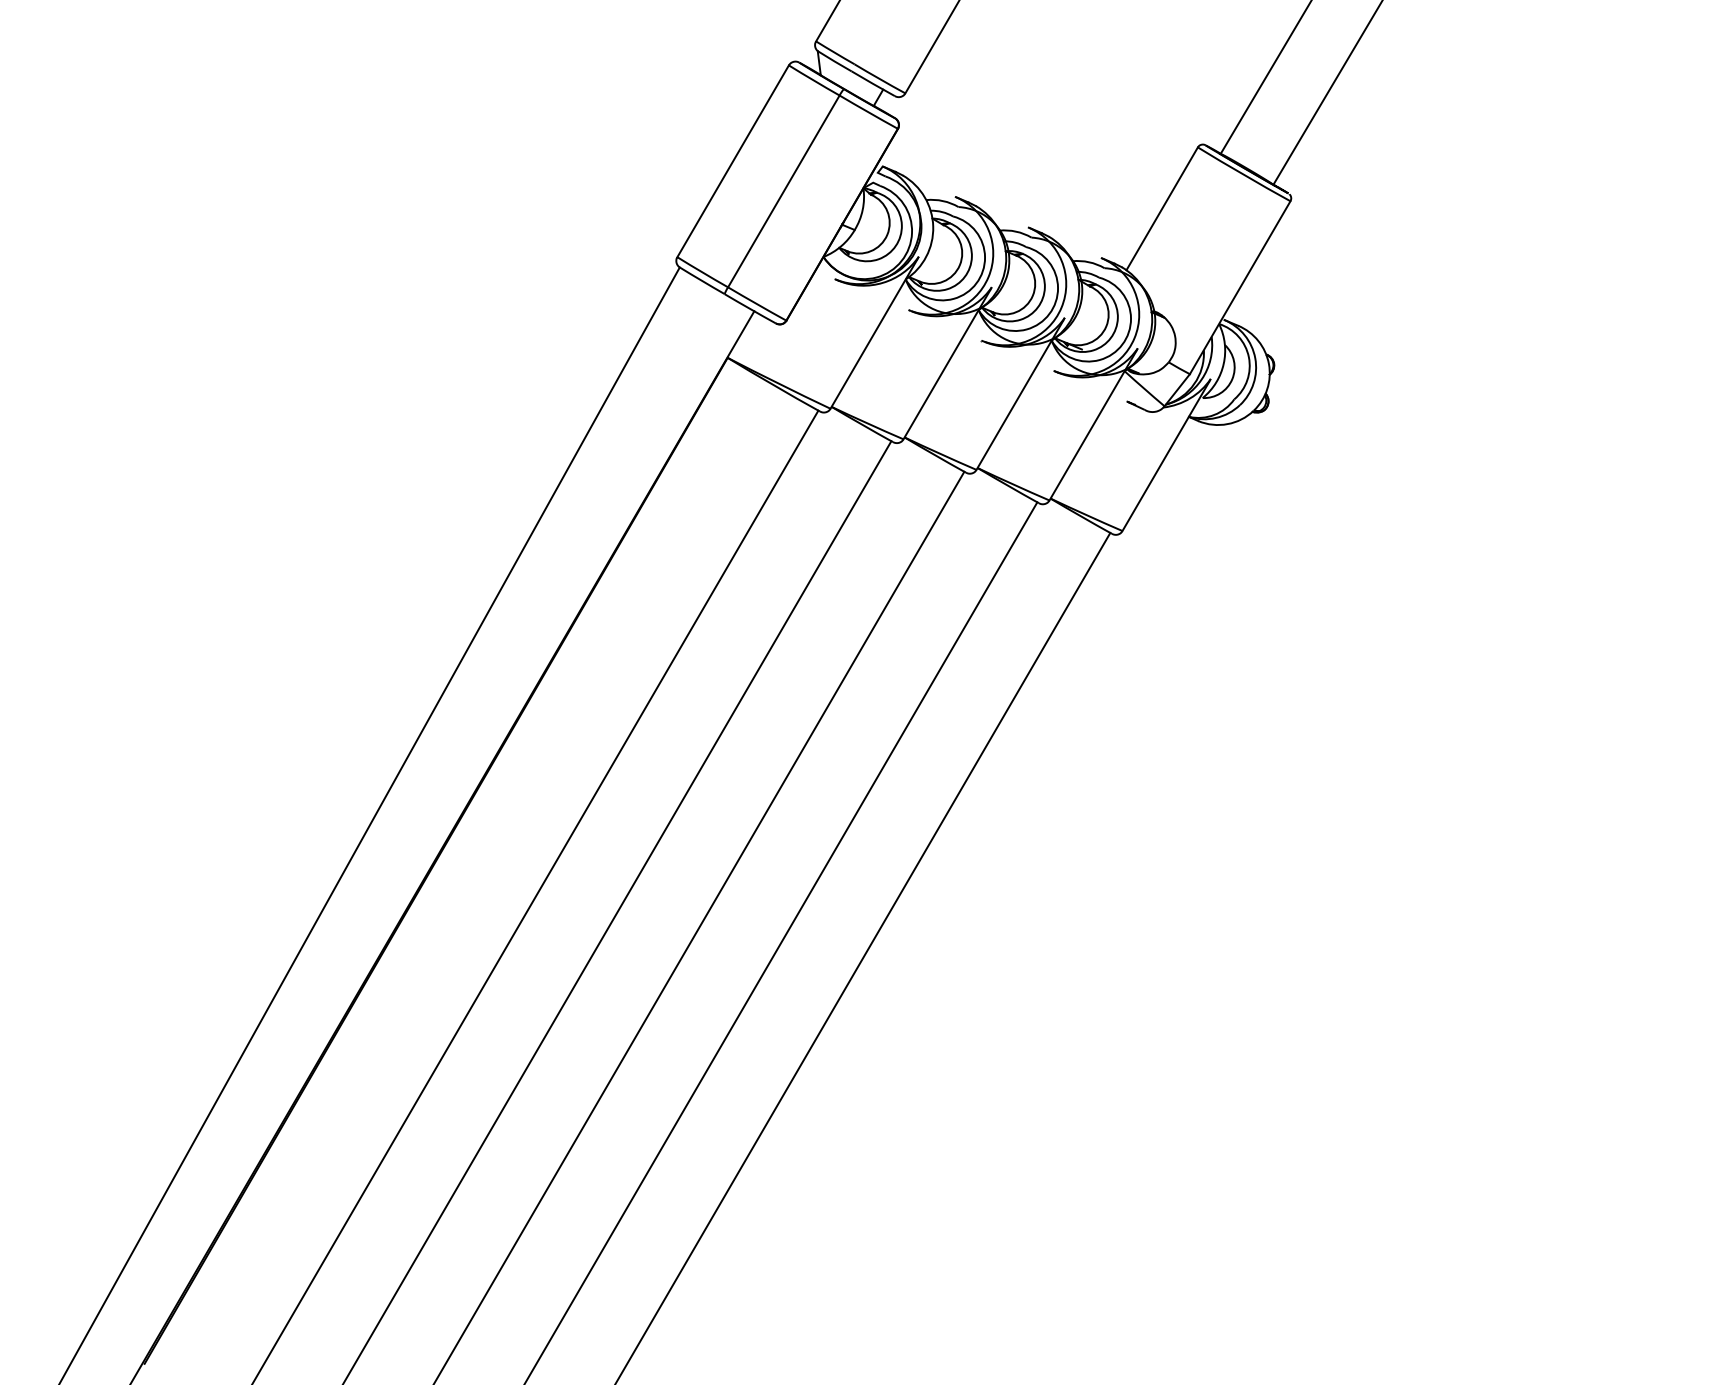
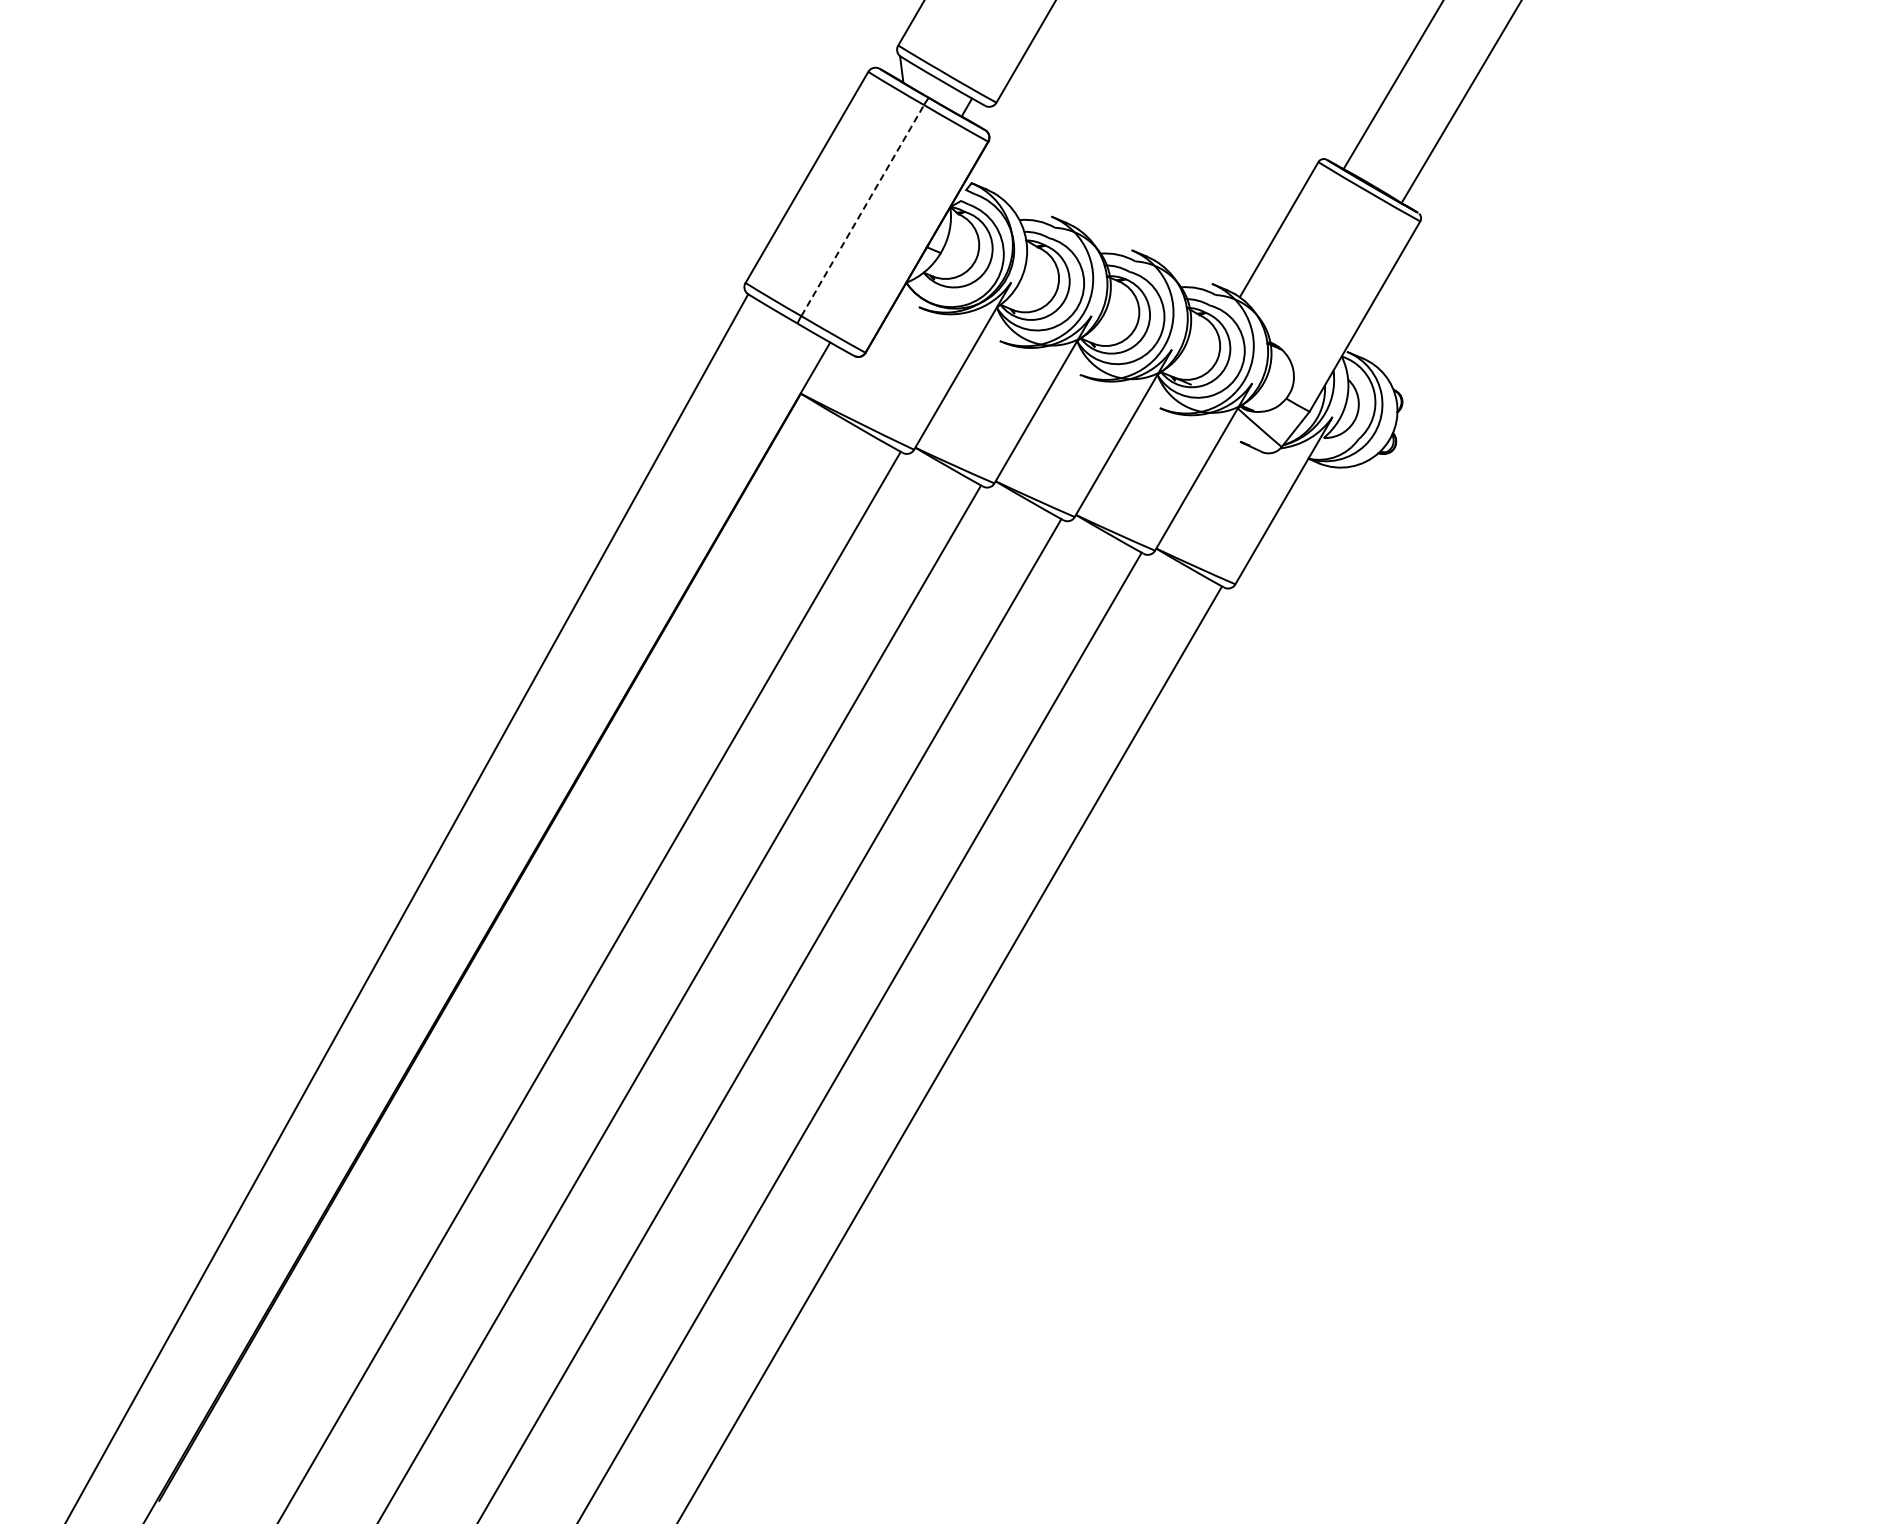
line: (784, 191) -> (863, 210), solid -> dashed

